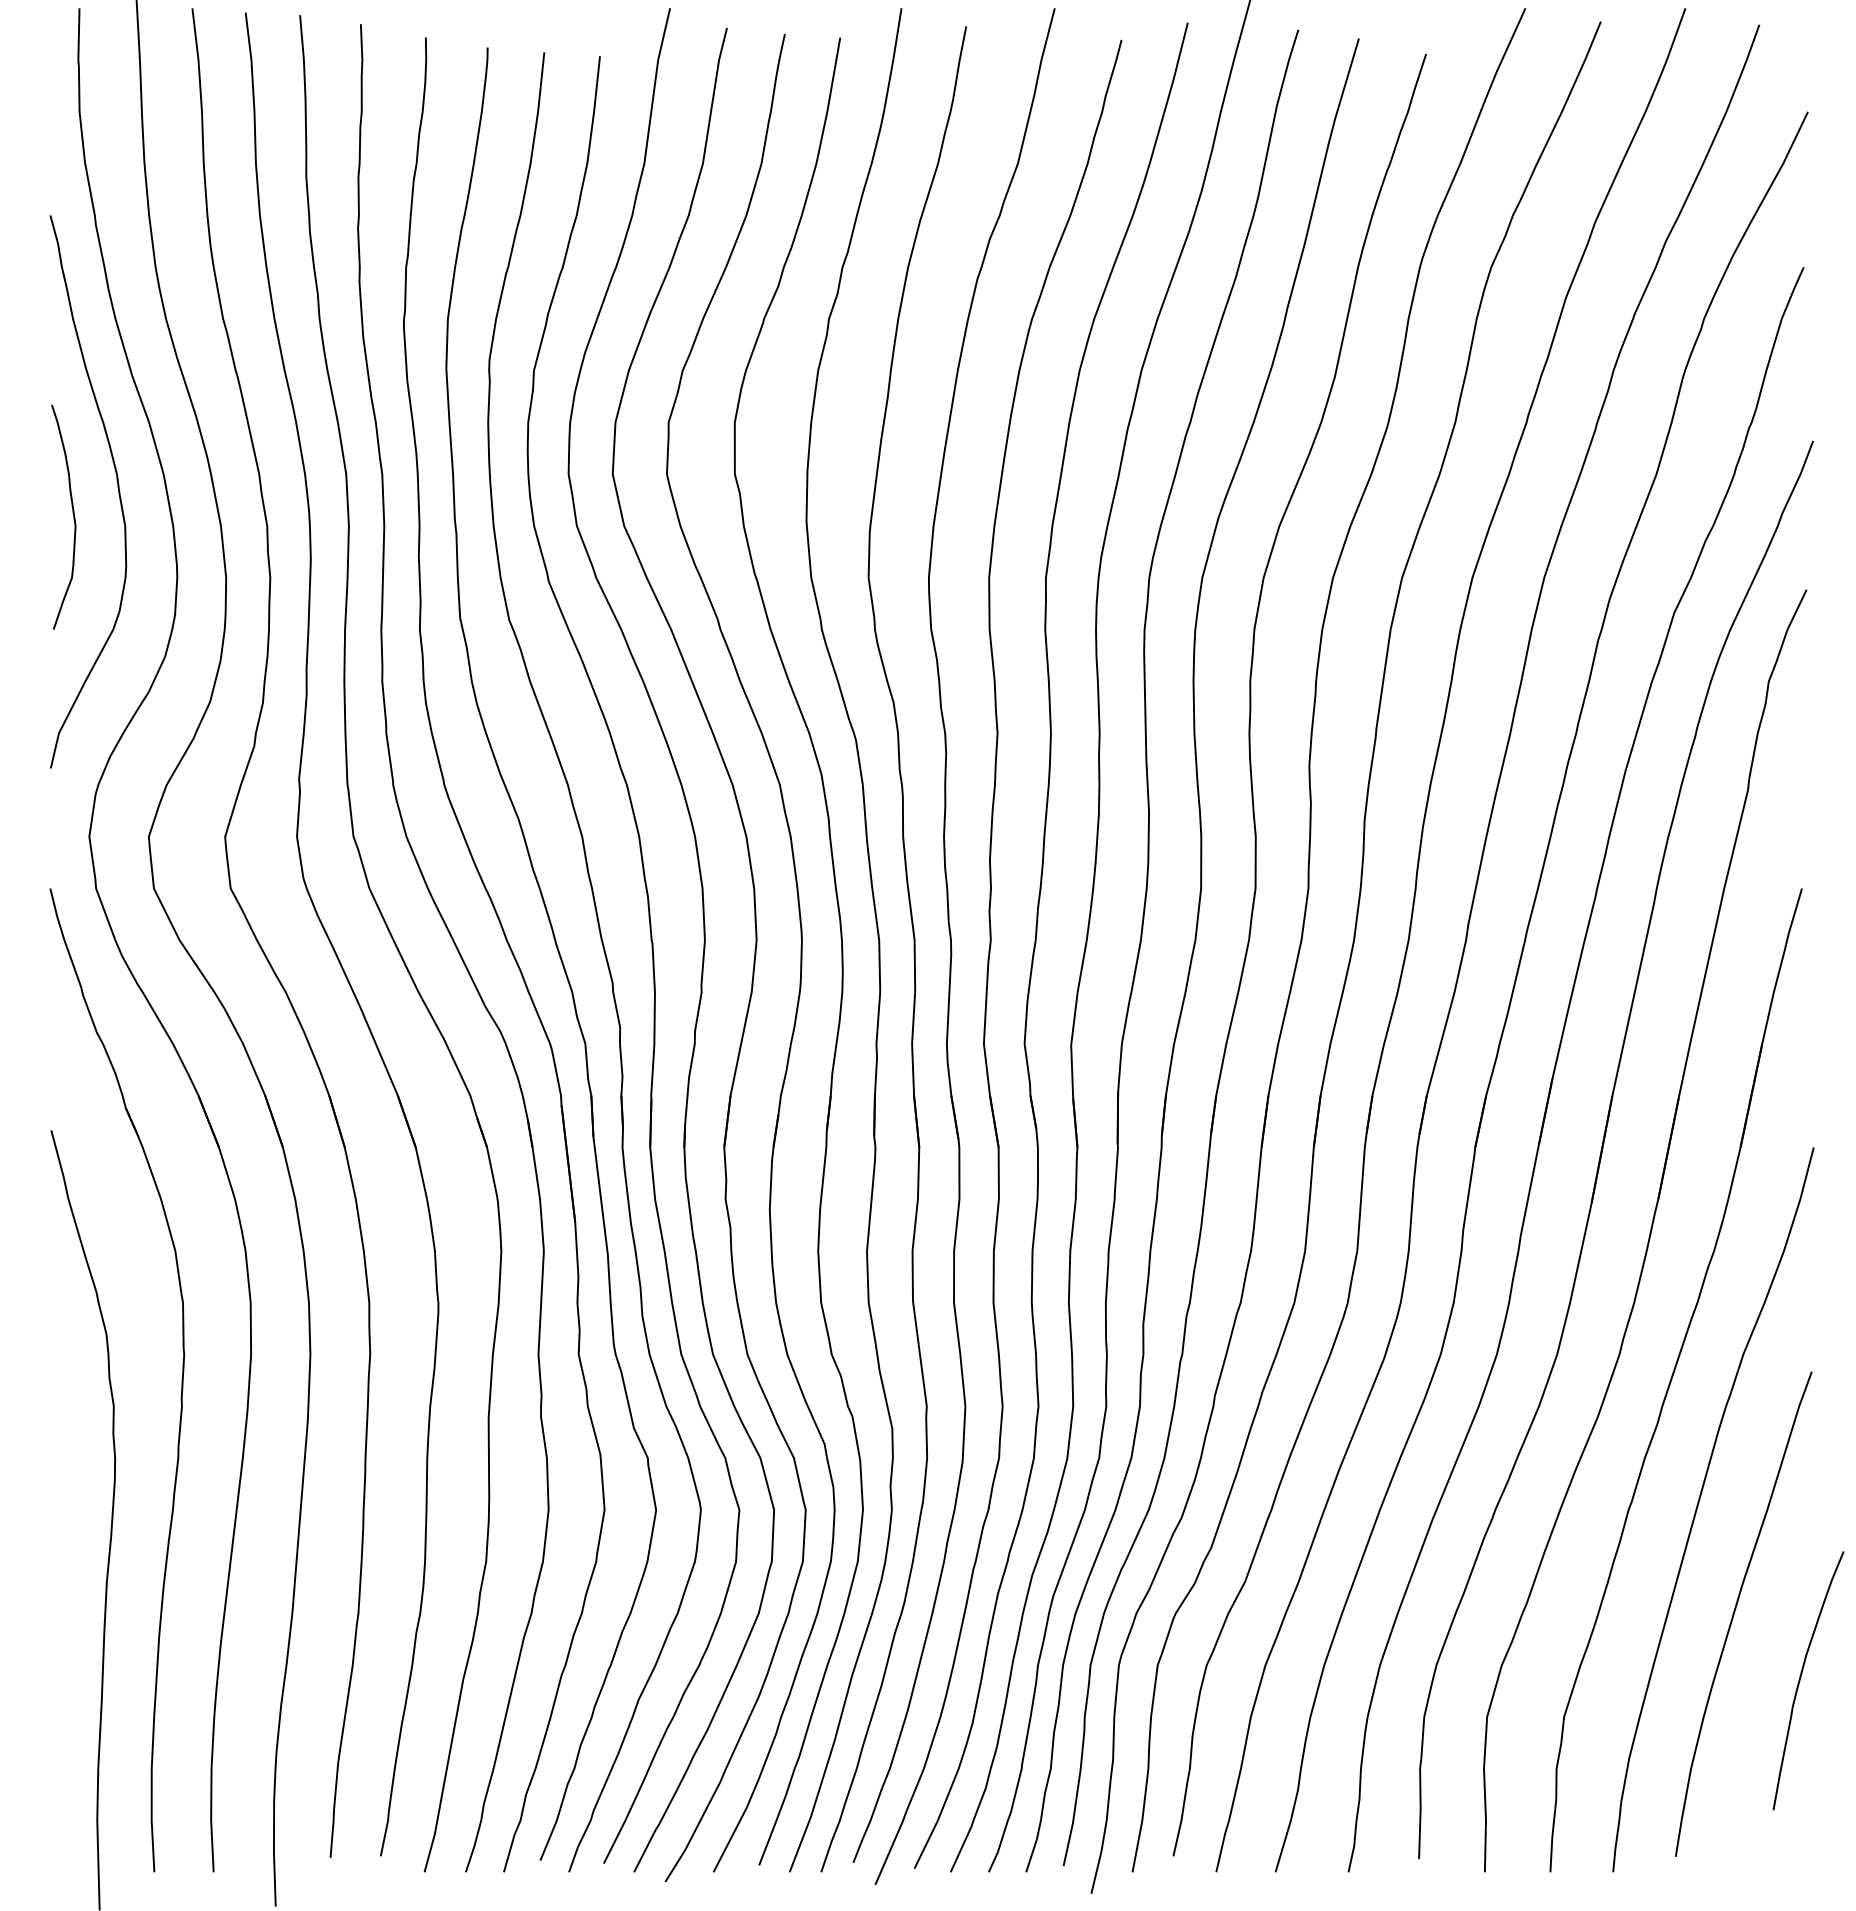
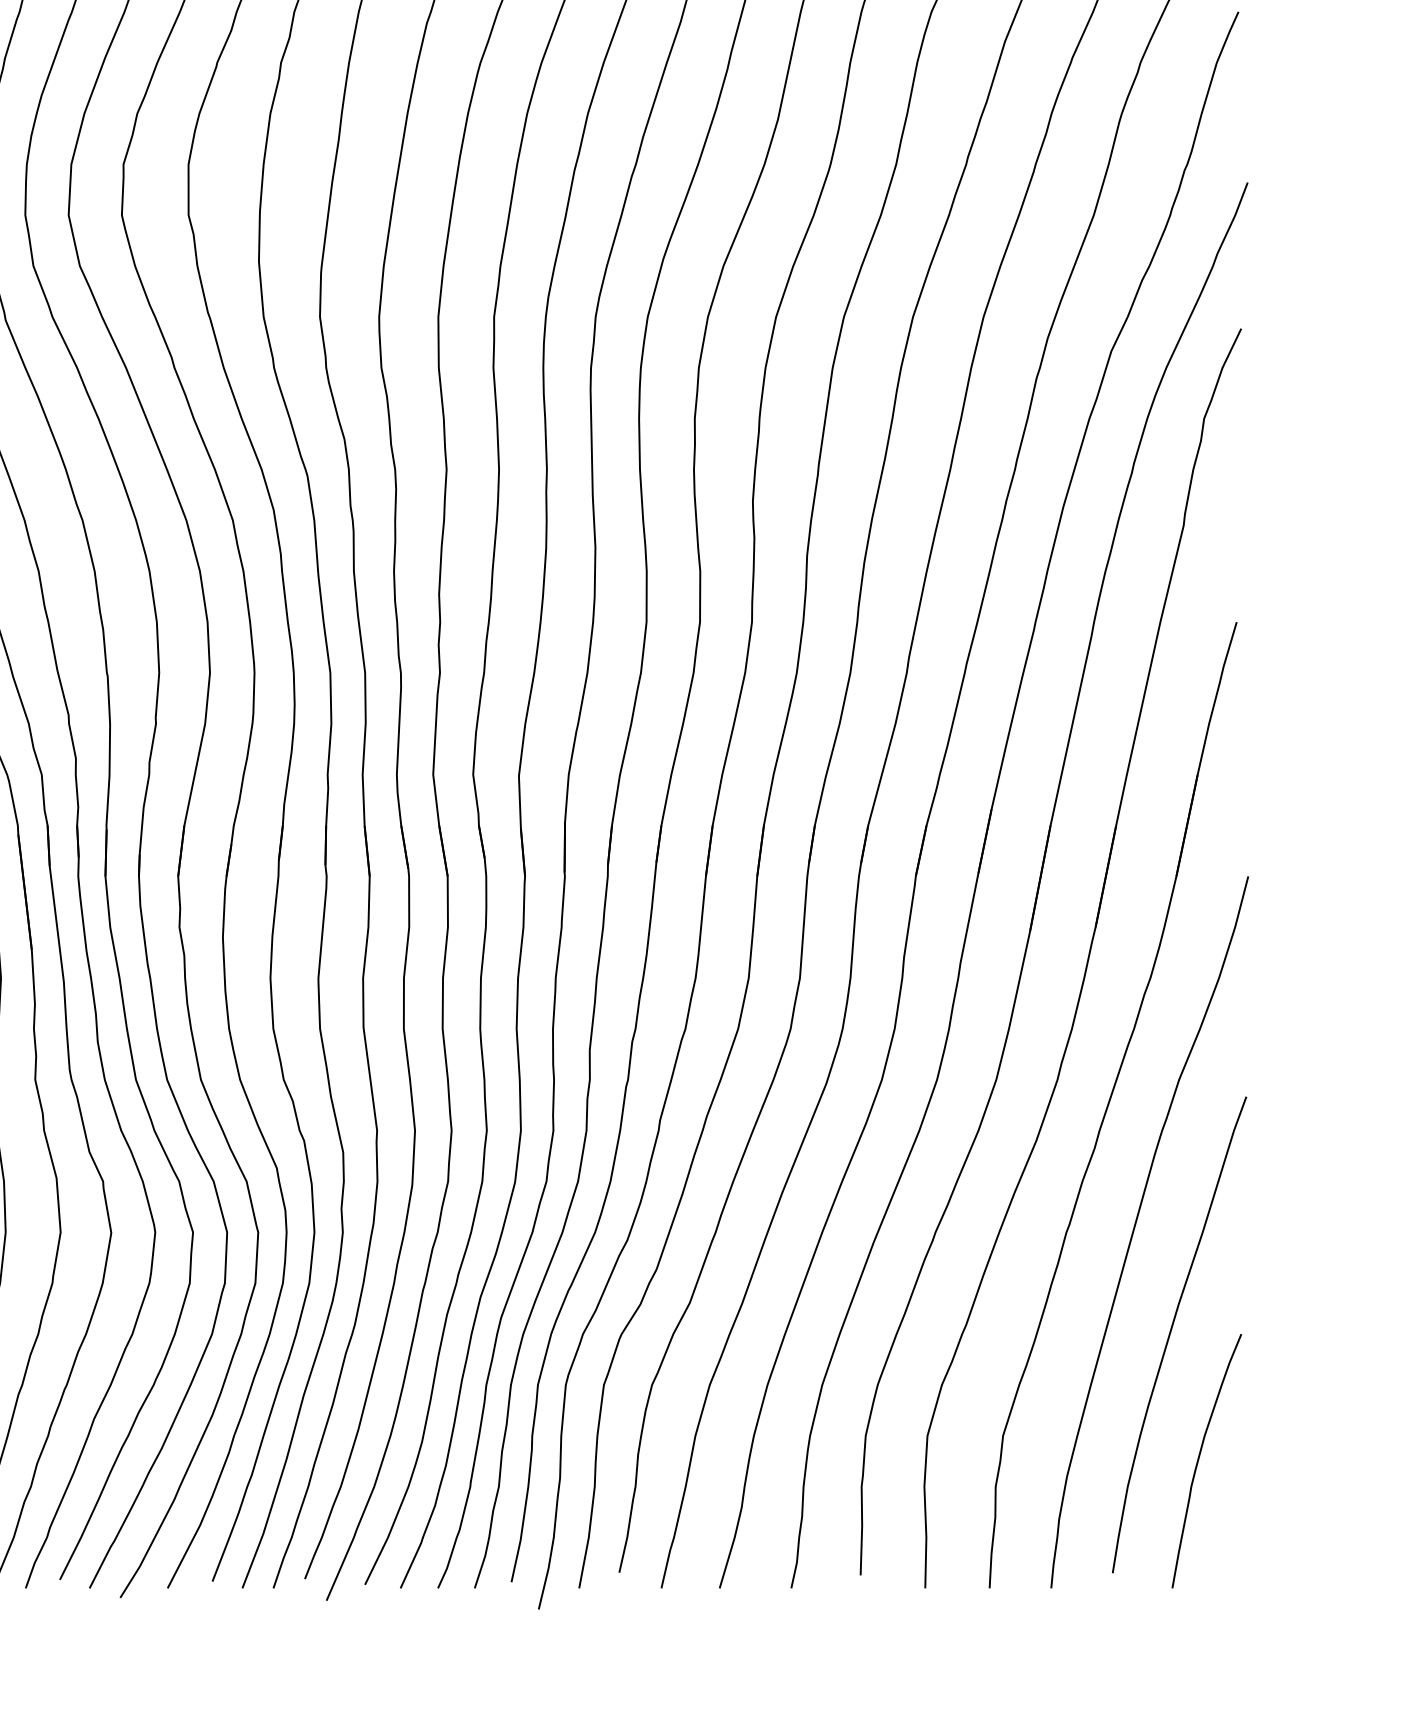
curve: (1801, 1677) -> (1199, 1457), moved

